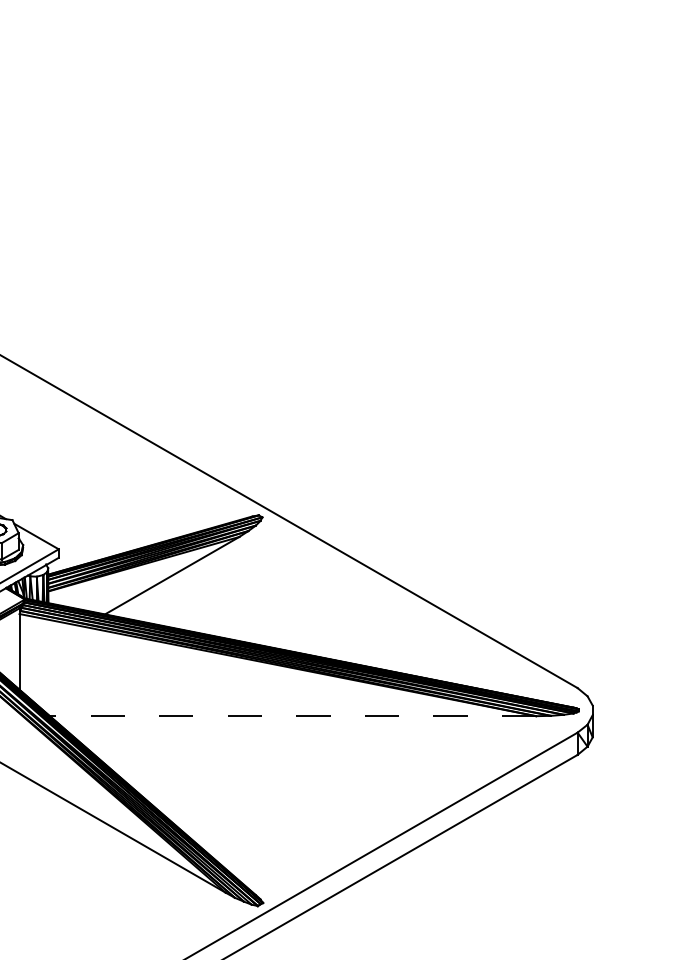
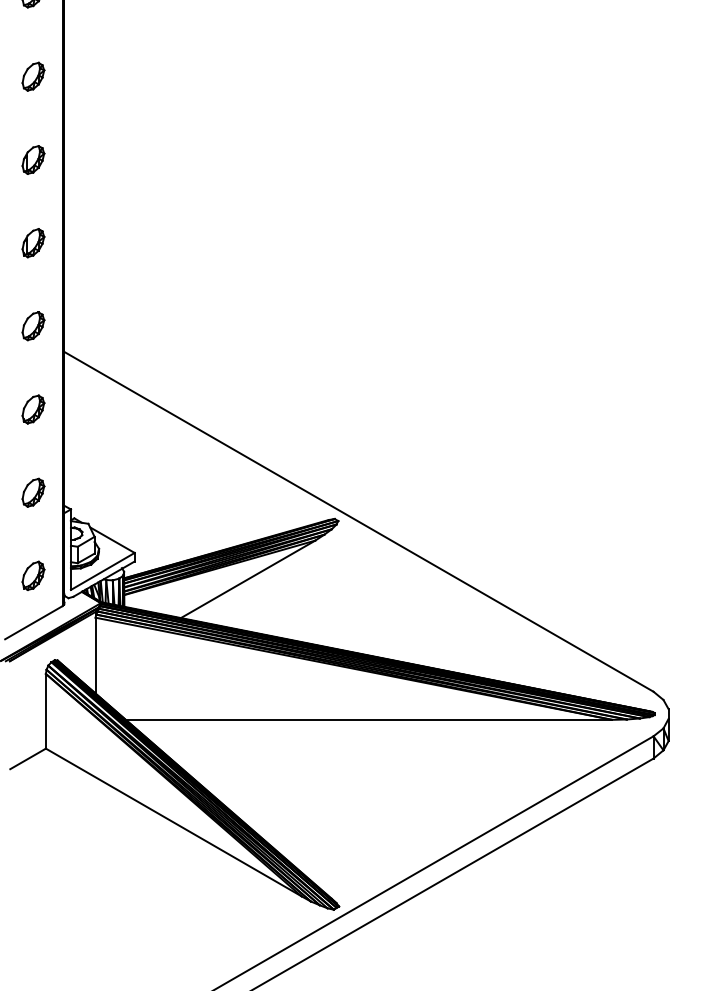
line: (293, 715) -> (369, 719), dashed -> solid

